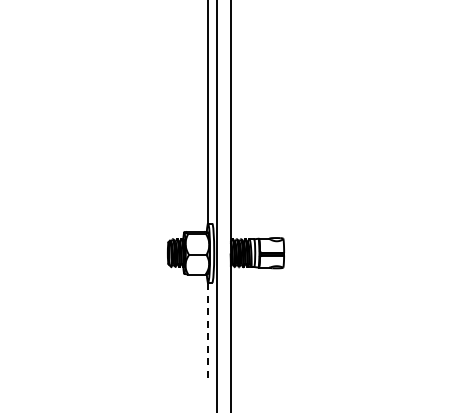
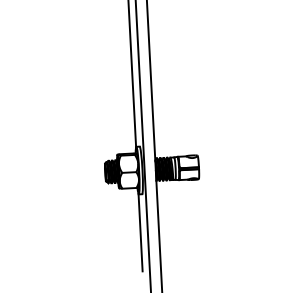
line: (207, 330) -> (140, 233), dashed -> solid

